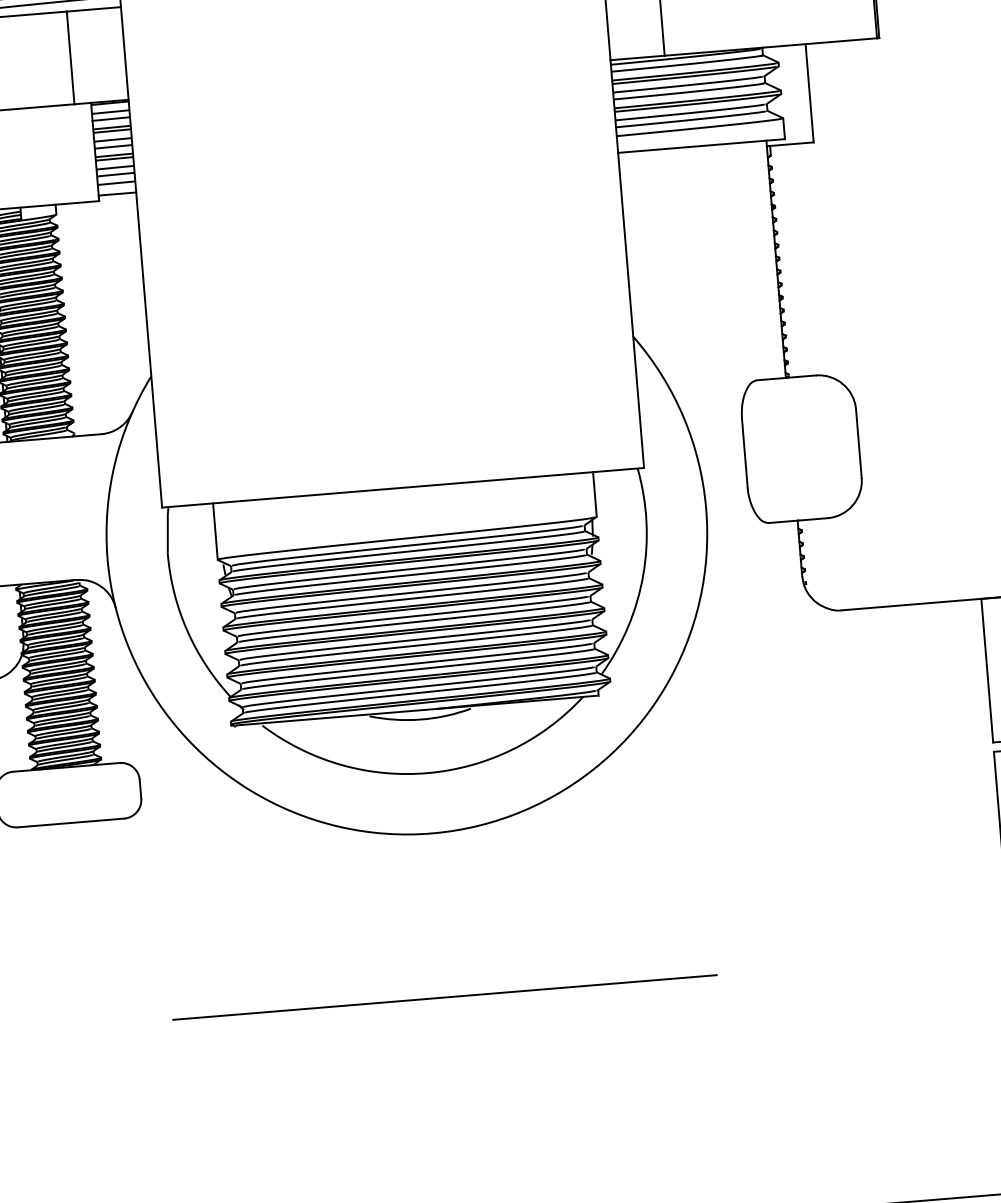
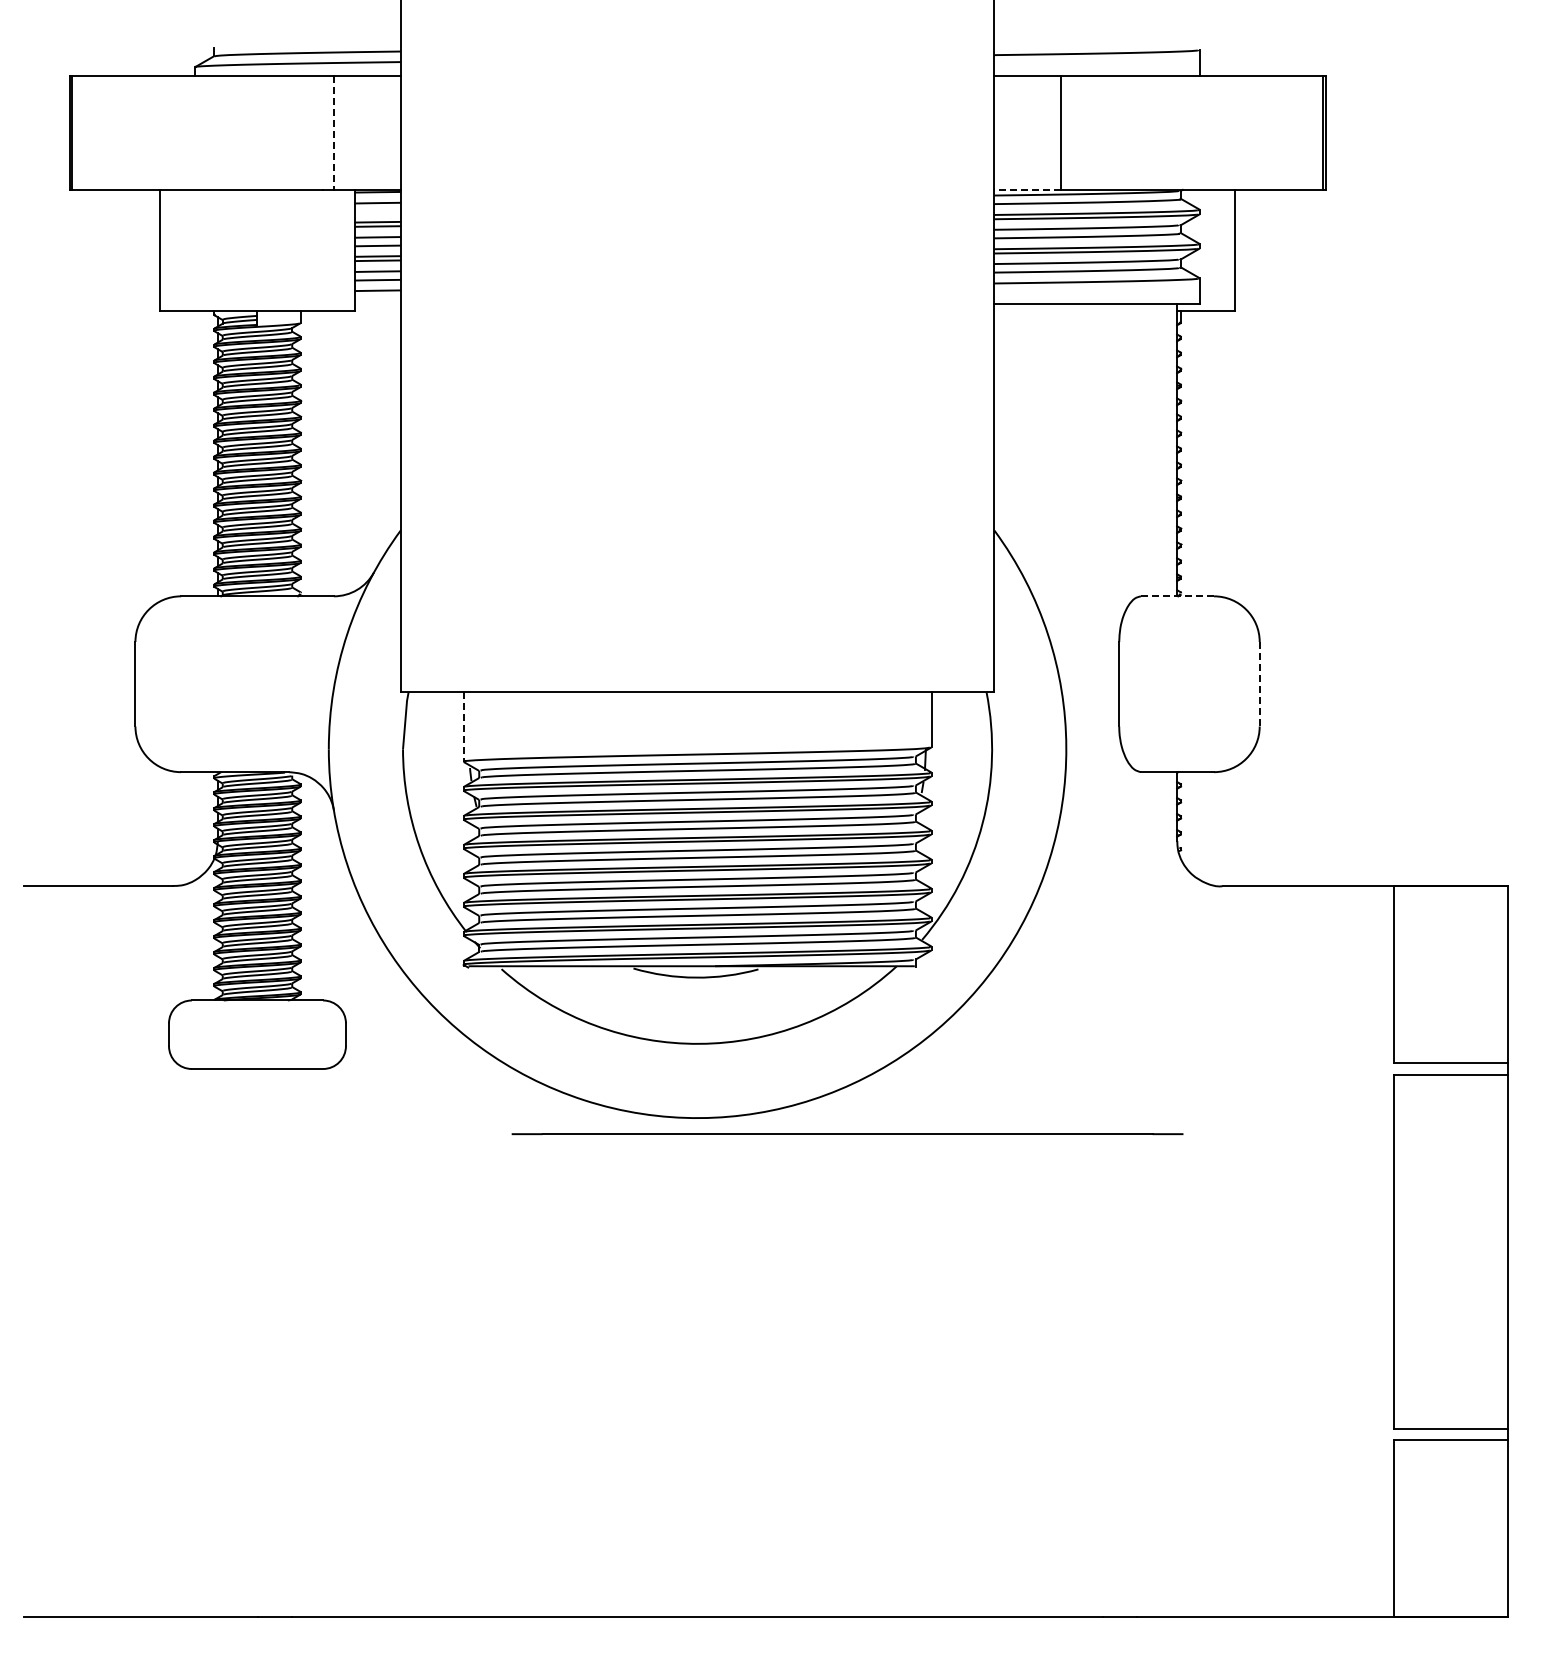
line: (637, 57) -> (1027, 189), solid -> dashed
line: (71, 58) -> (334, 133), solid -> dashed
line: (111, 118) -> (377, 211), removed
line: (117, 194) -> (377, 304), removed
line: (786, 378) -> (1177, 596), solid -> dashed
line: (858, 443) -> (1259, 684), solid -> dashed
line: (215, 532) -> (463, 727), solid -> dashed
line: (444, 997) -> (847, 1134), moved

